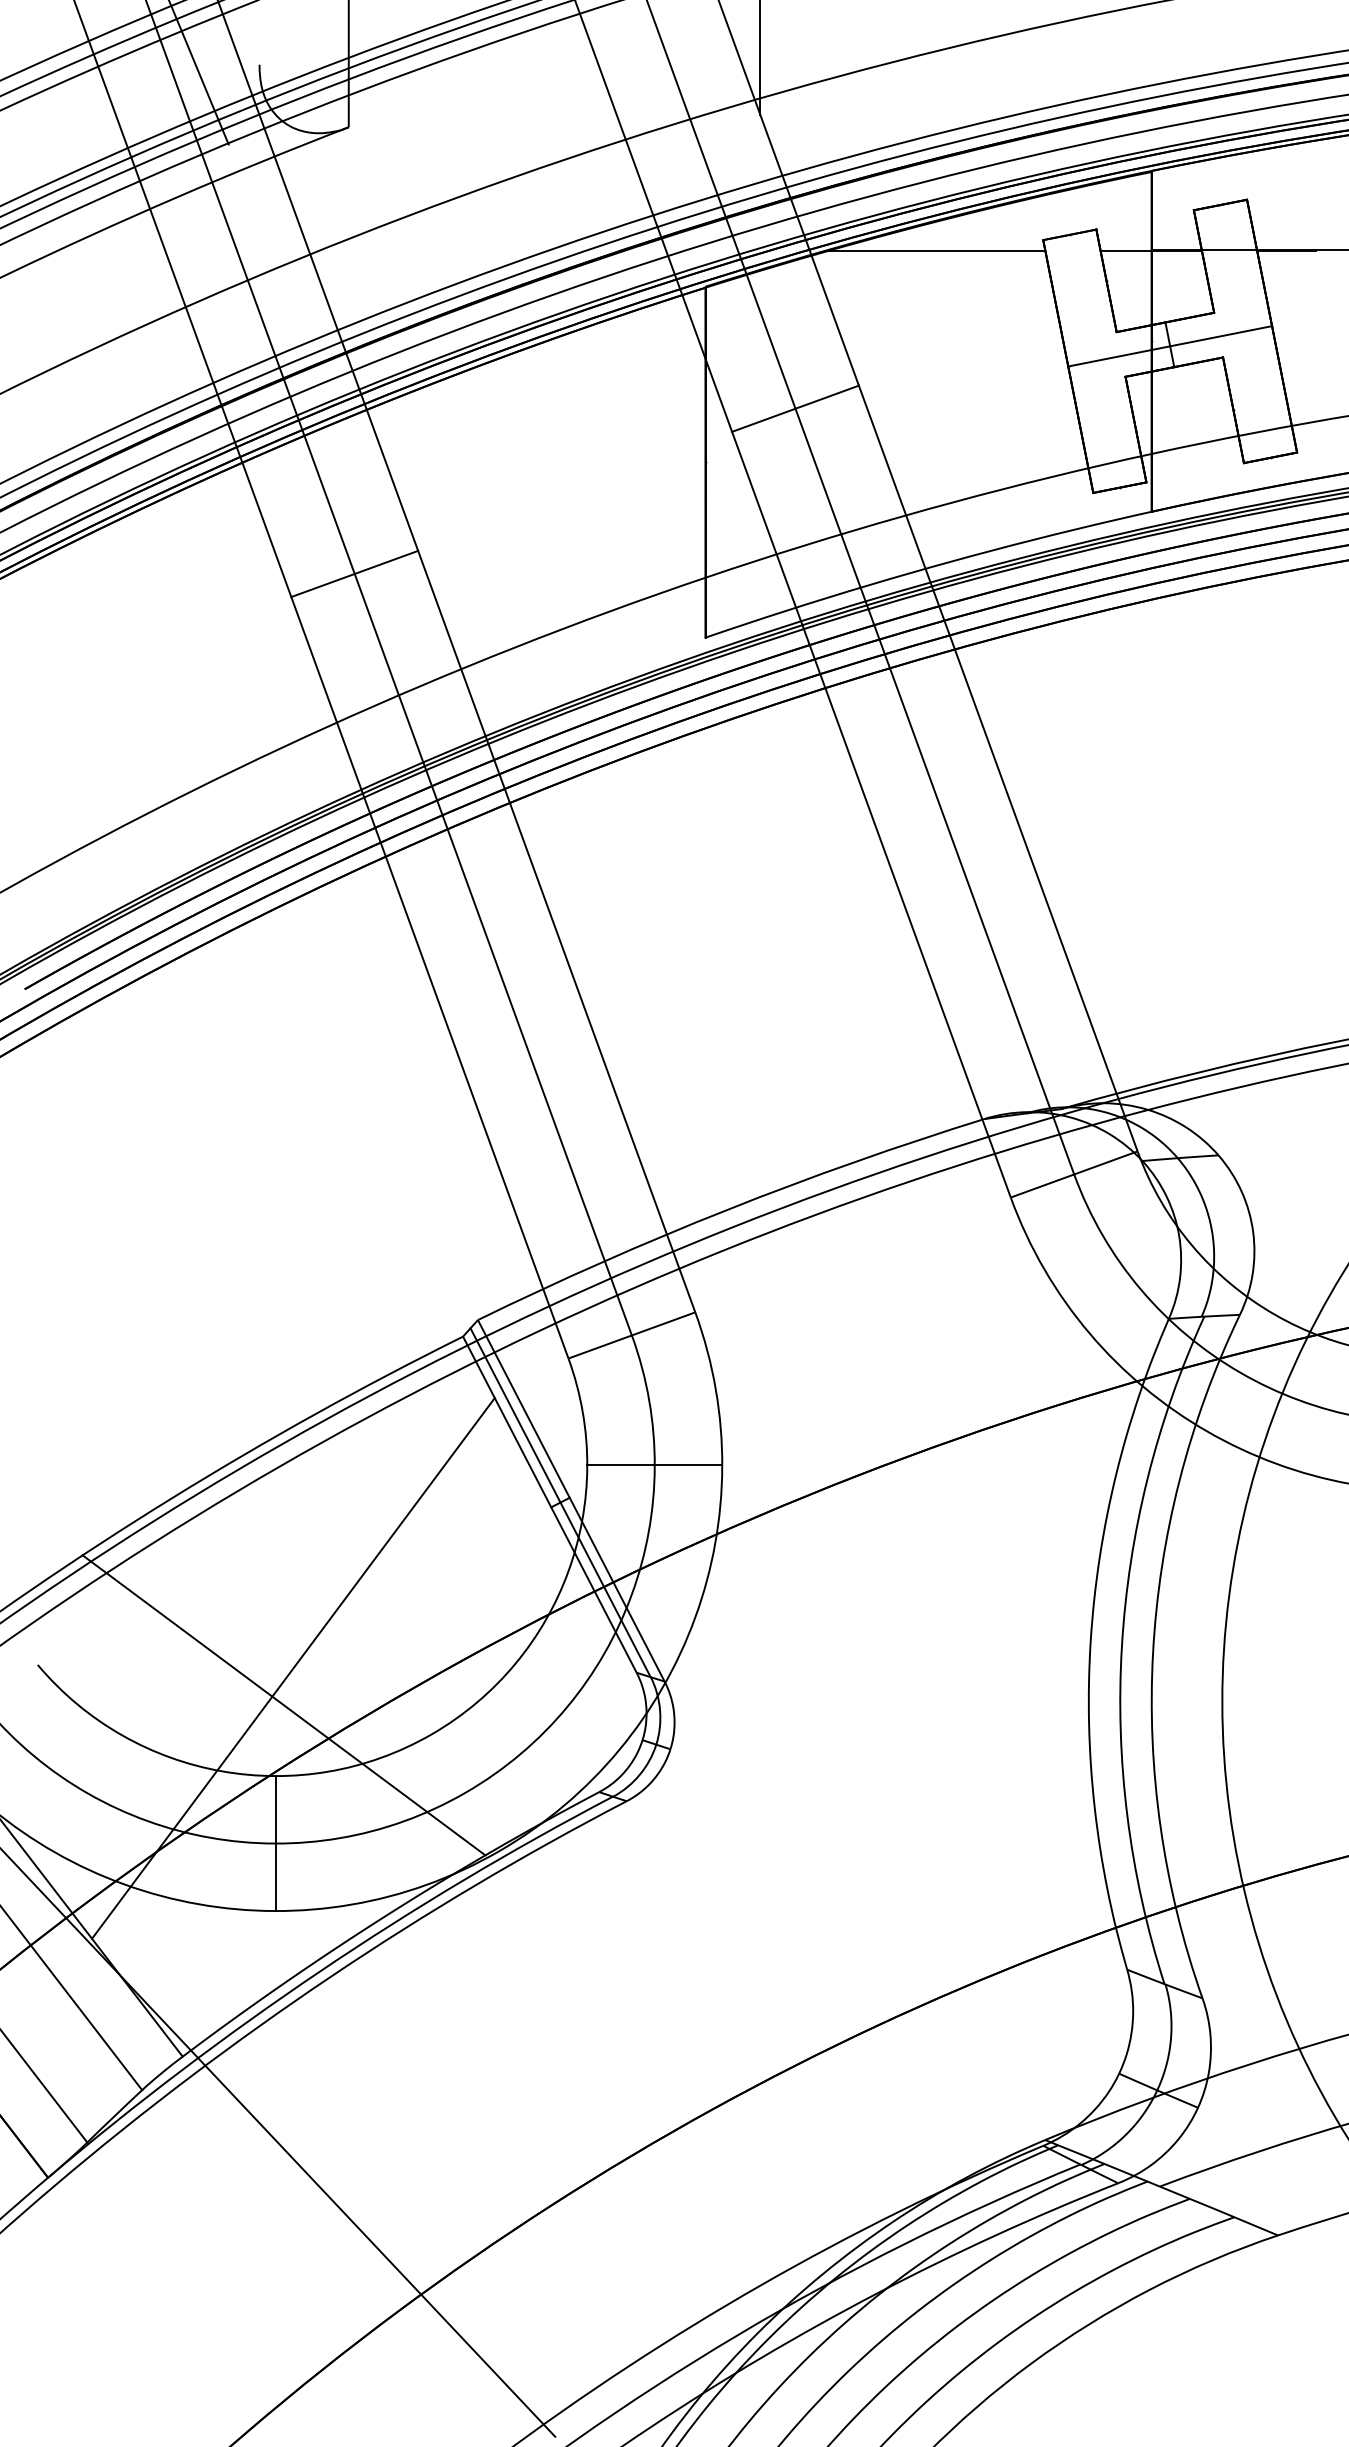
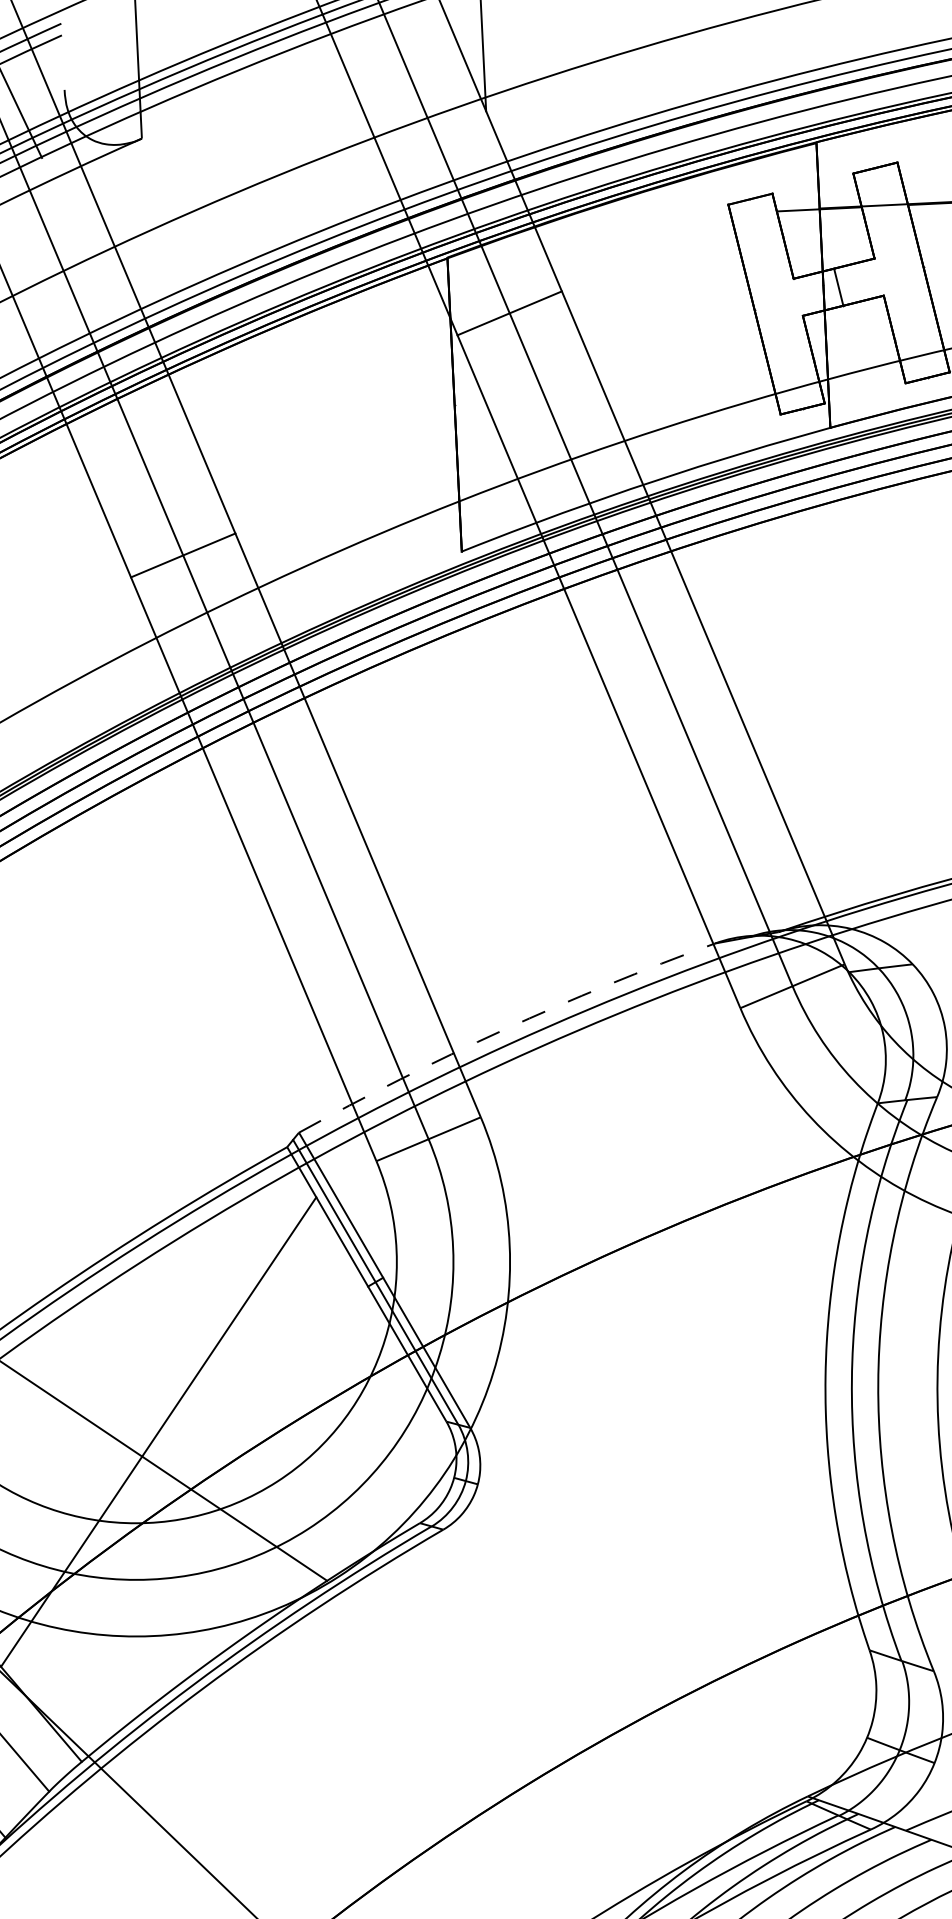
line: (934, 250) -> (637, 217), removed
line: (1170, 346) -> (839, 288), removed
line: (795, 408) -> (509, 313), moved
line: (354, 573) -> (183, 555), moved
arc: (727, 1209) -> (503, 1029), solid -> dashed
line: (654, 1464) -> (452, 1246), removed
line: (276, 1843) -> (151, 1579), removed

